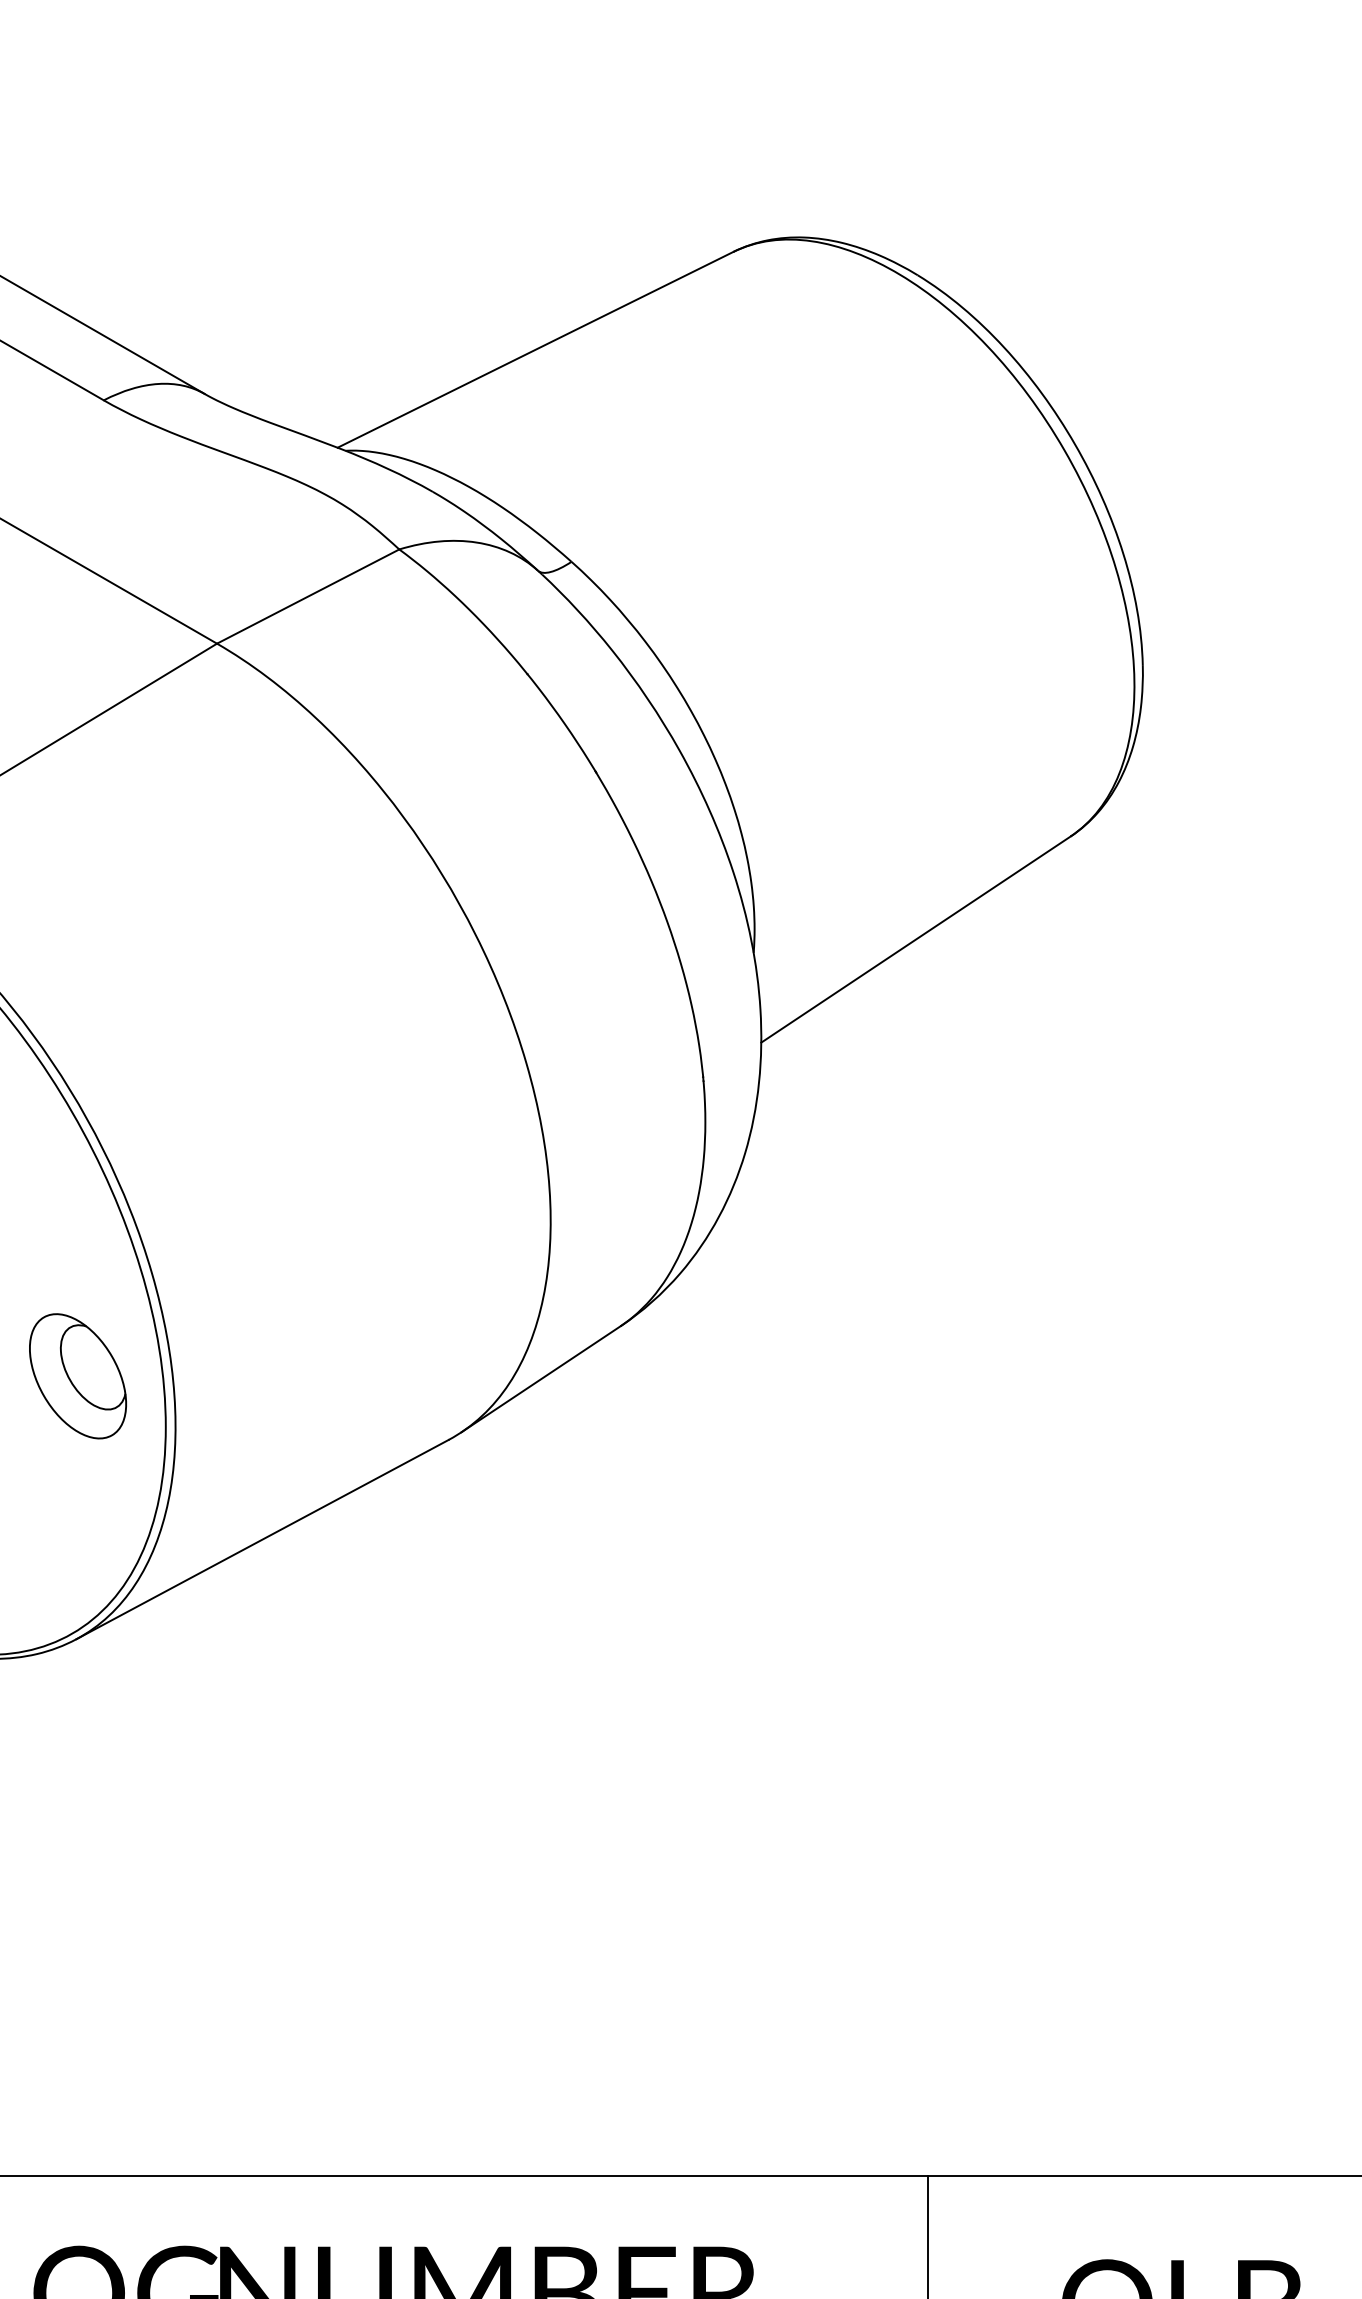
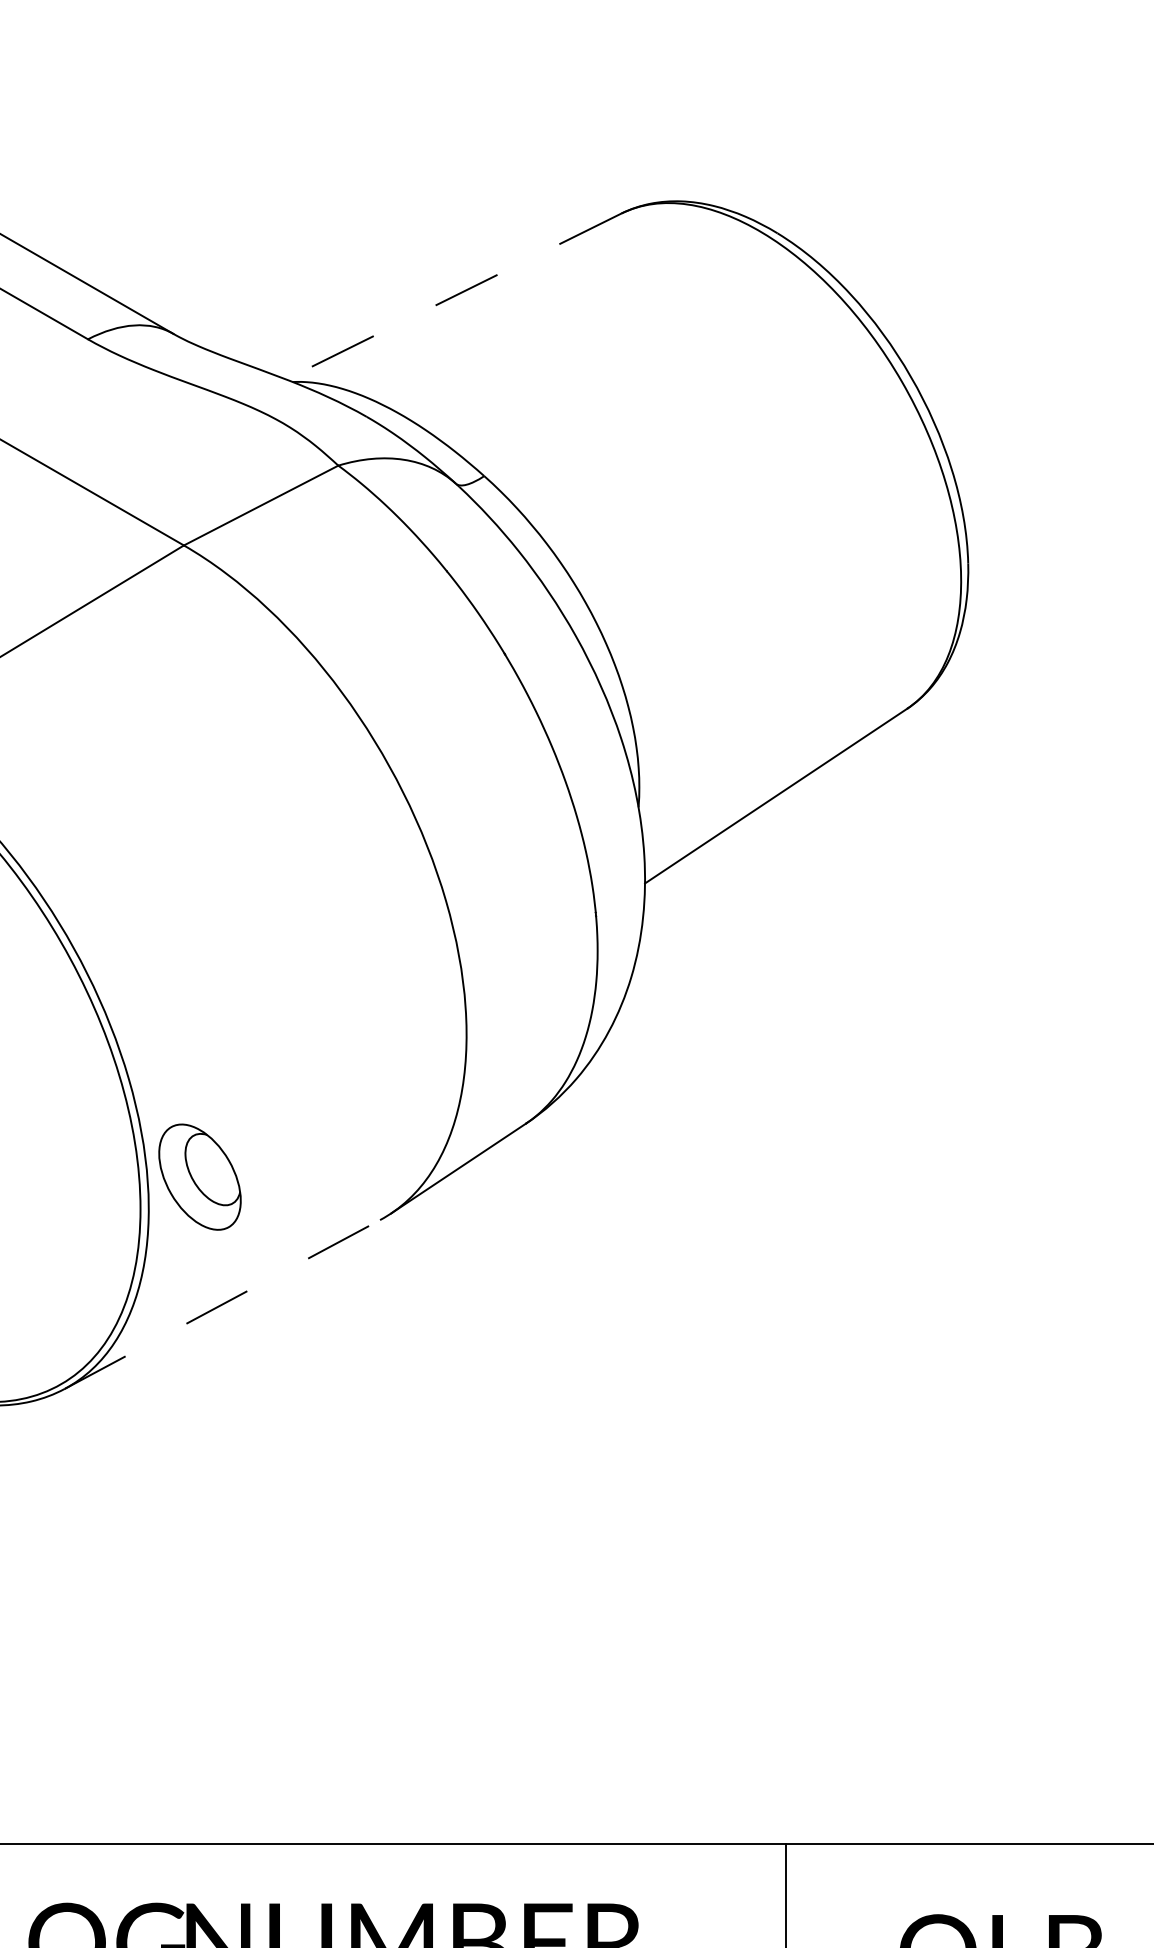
line: (535, 349) -> (453, 296), solid -> dashed
part: (77, 1376) -> (199, 1177), moved
line: (262, 1539) -> (222, 1304), solid -> dashed

